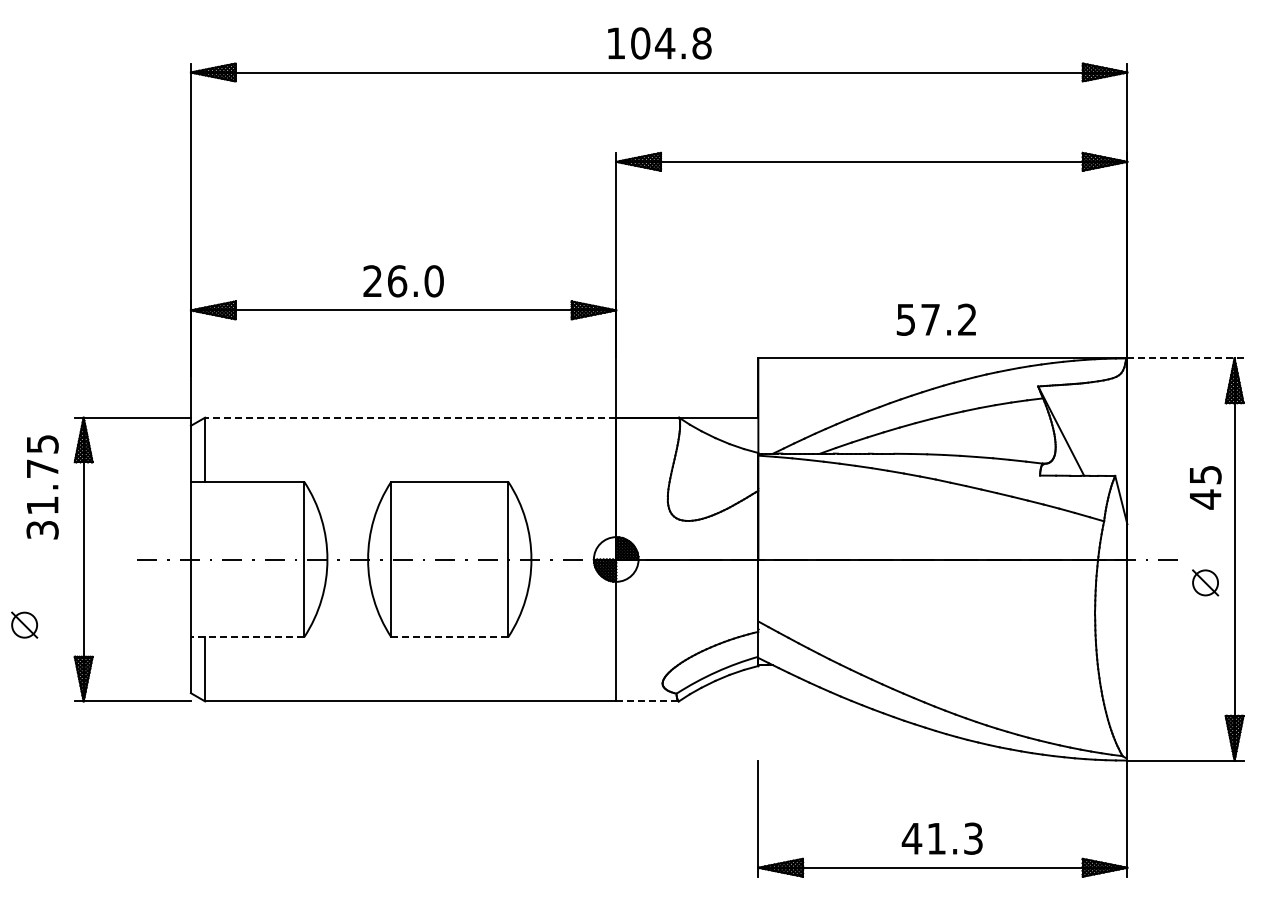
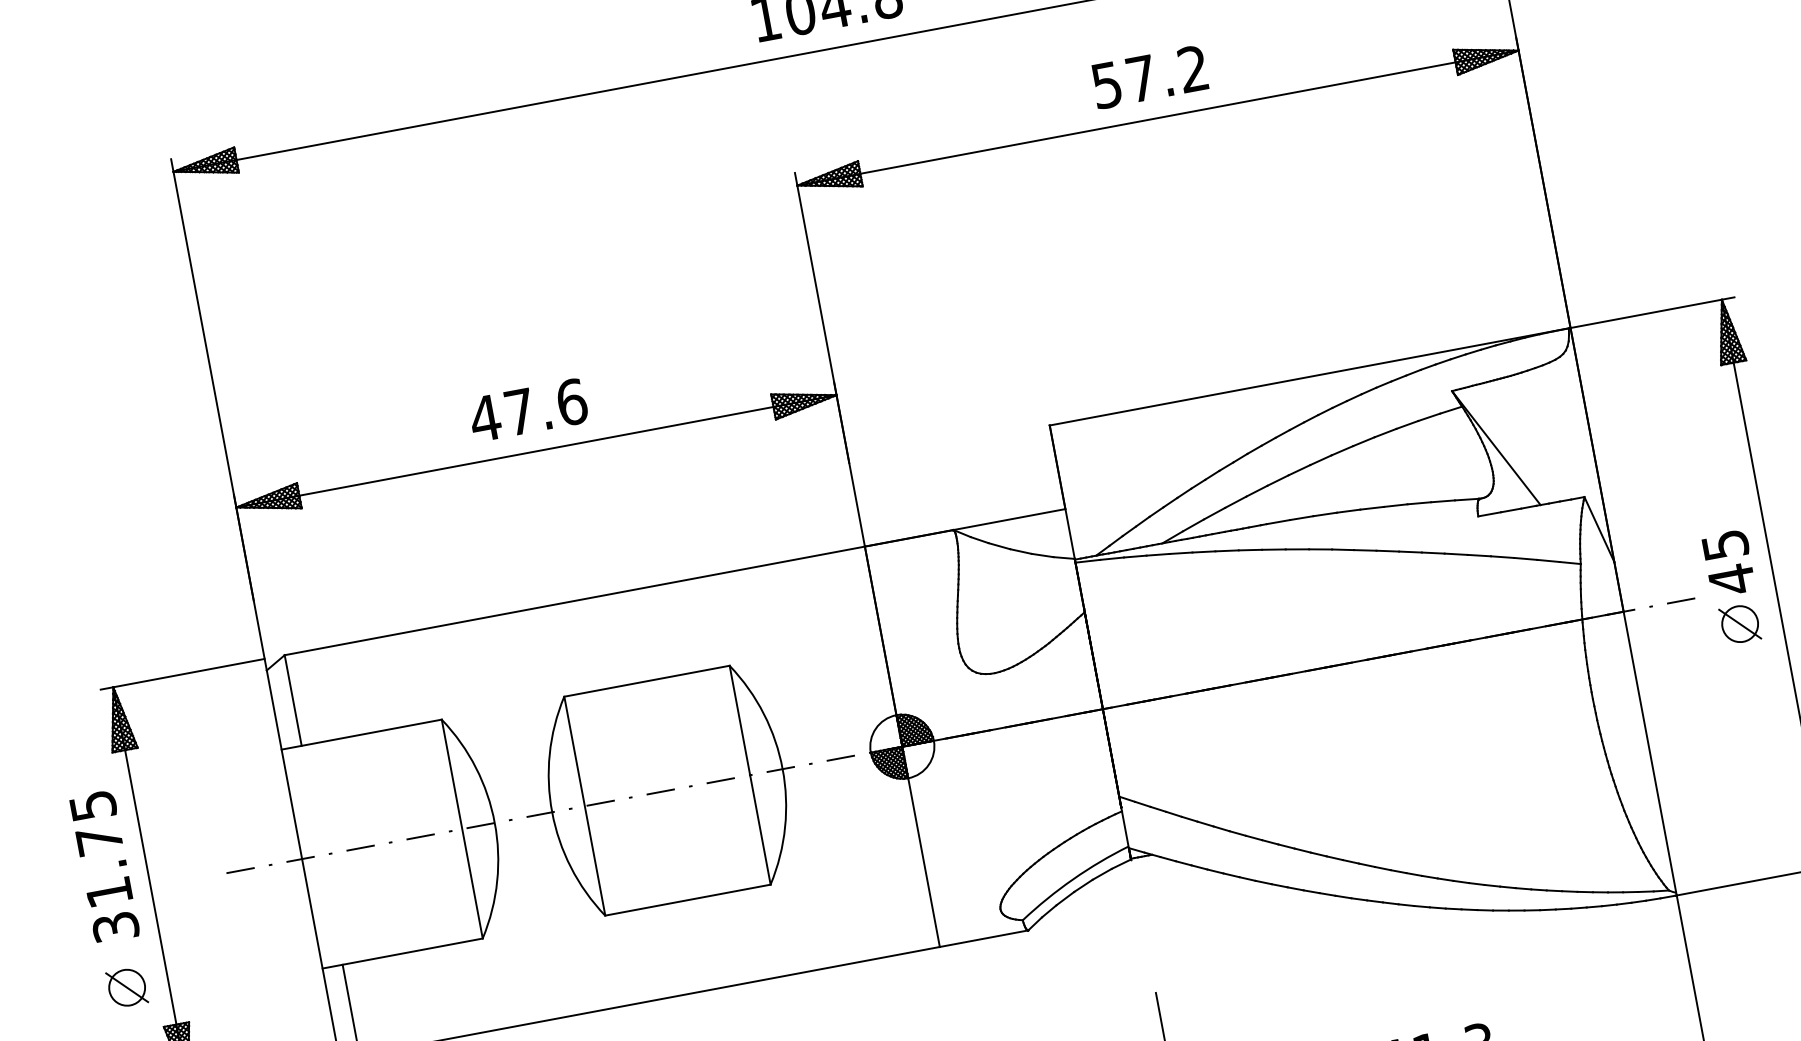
text: (403, 281) -> (528, 410), 26.0 -> 47.6
text: (935, 319) -> (1148, 77), moved
line: (1184, 358) -> (1651, 313), dashed -> solid
line: (410, 417) -> (574, 600), dashed -> solid
text: (42, 487) -> (104, 866), moved
text: (1205, 487) -> (1728, 562), moved
part: (24, 624) -> (126, 986), moved
line: (247, 637) -> (402, 954), dashed -> solid
line: (449, 637) -> (687, 900), dashed -> solid
line: (647, 701) -> (983, 938), dashed -> solid

